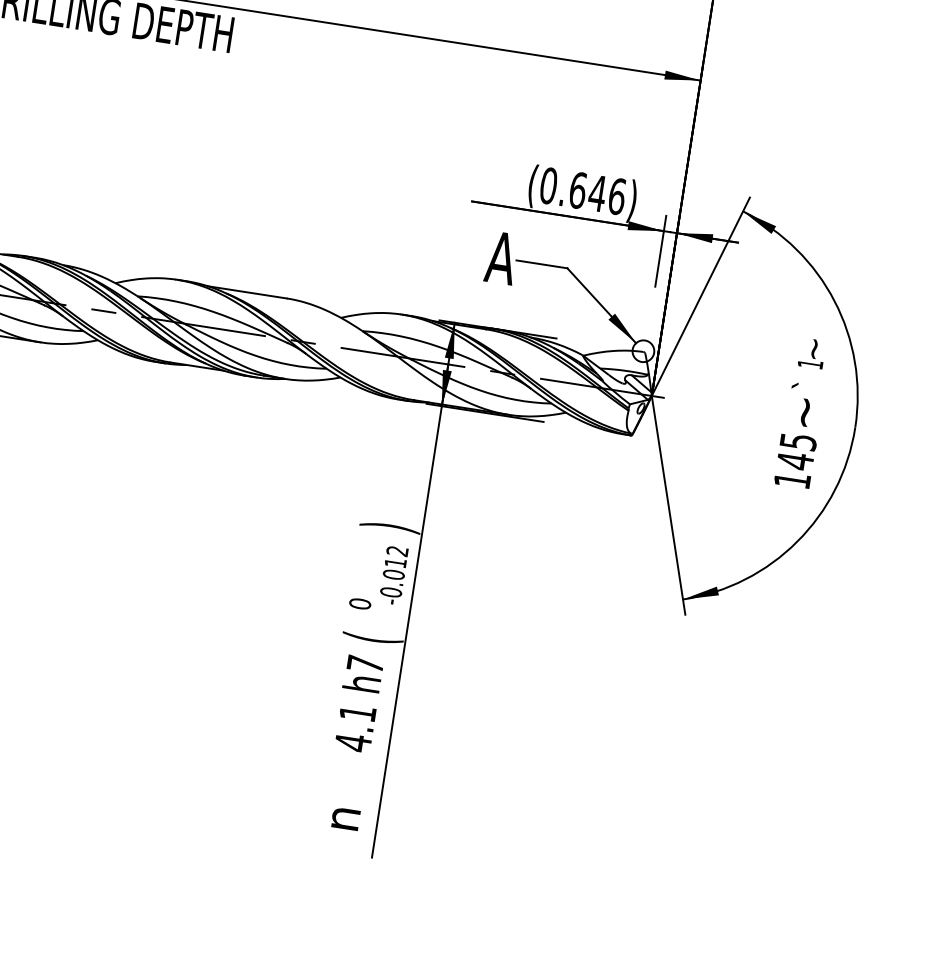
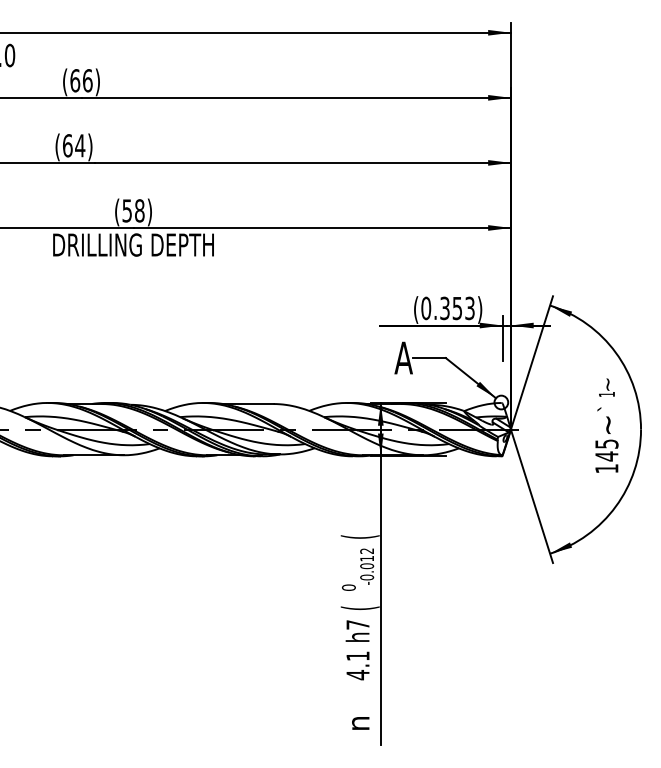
text: (597, 193) -> (457, 308), (0.646) -> (0.353)
text: (389, 526) -> (359, 536), ) -> (

